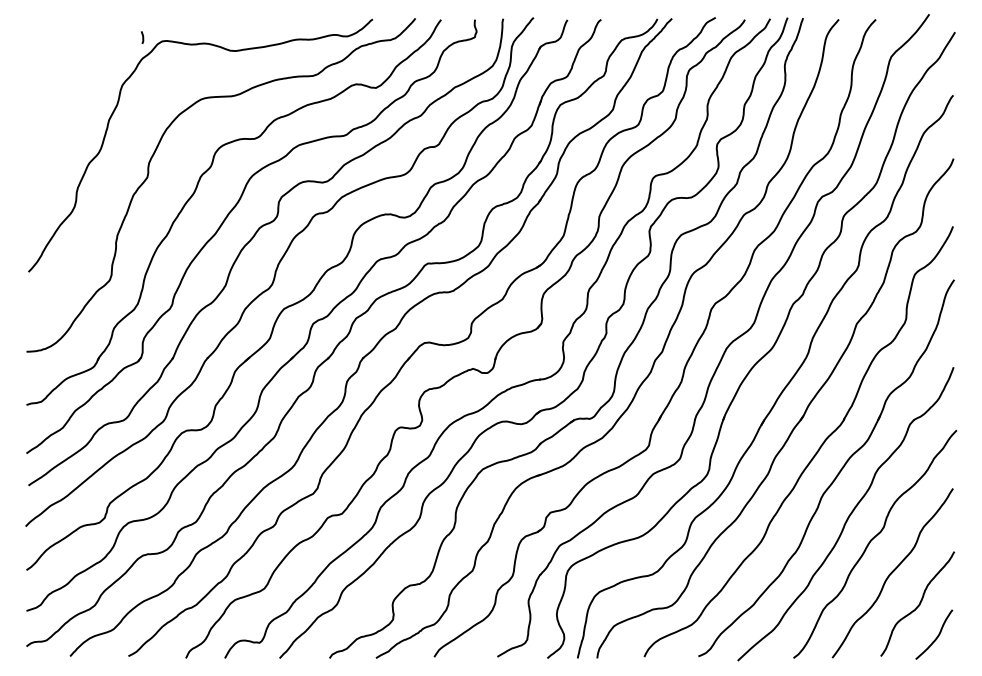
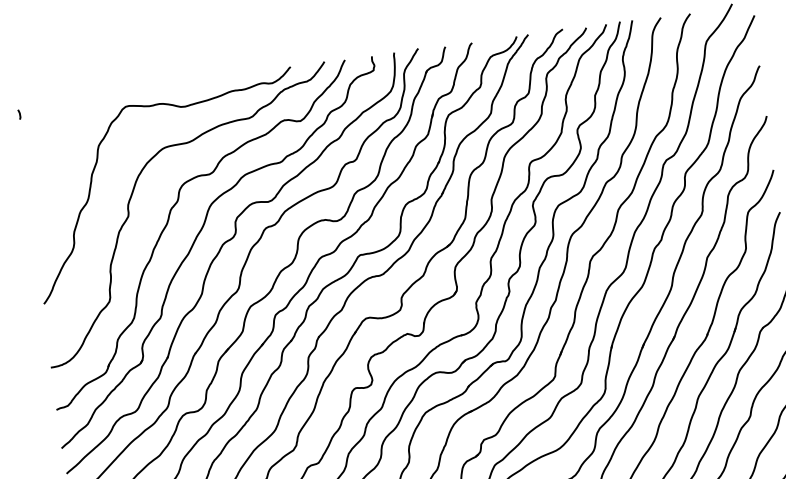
curve: (142, 37) -> (19, 114), moved

